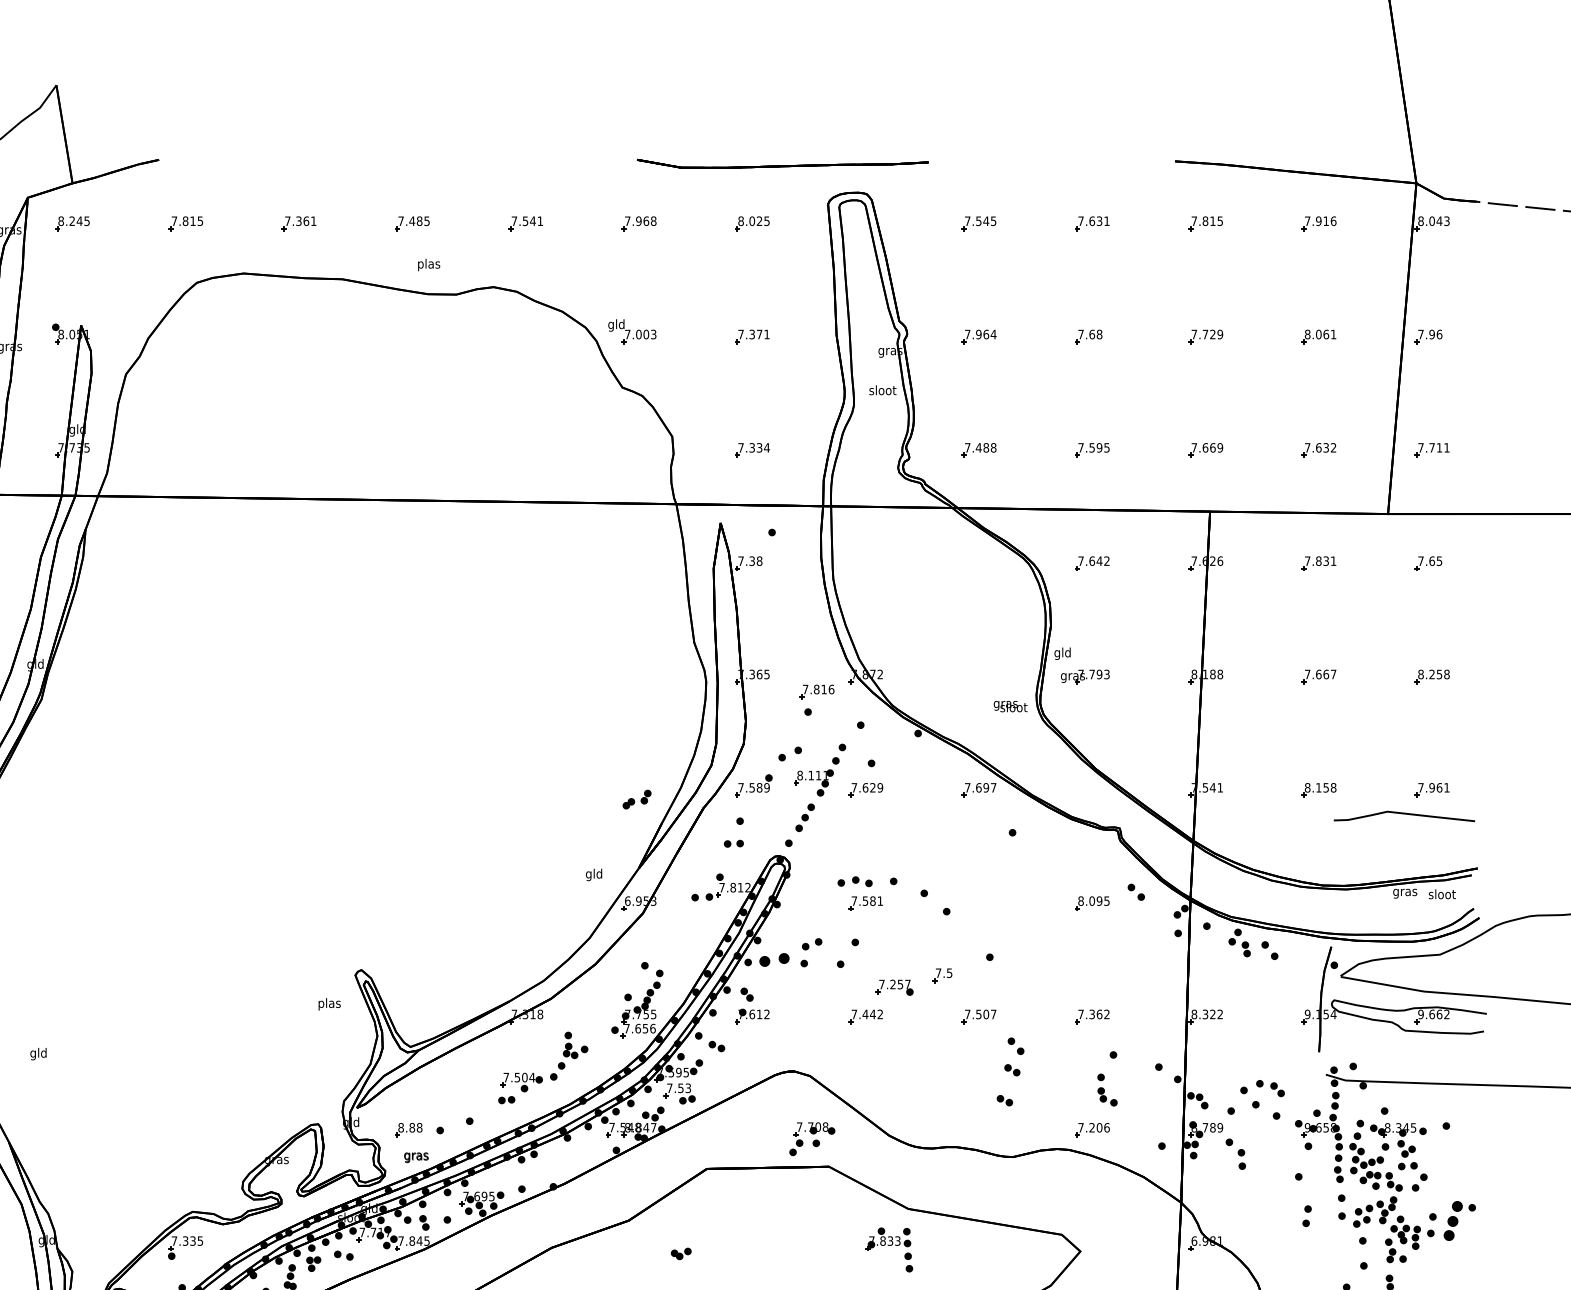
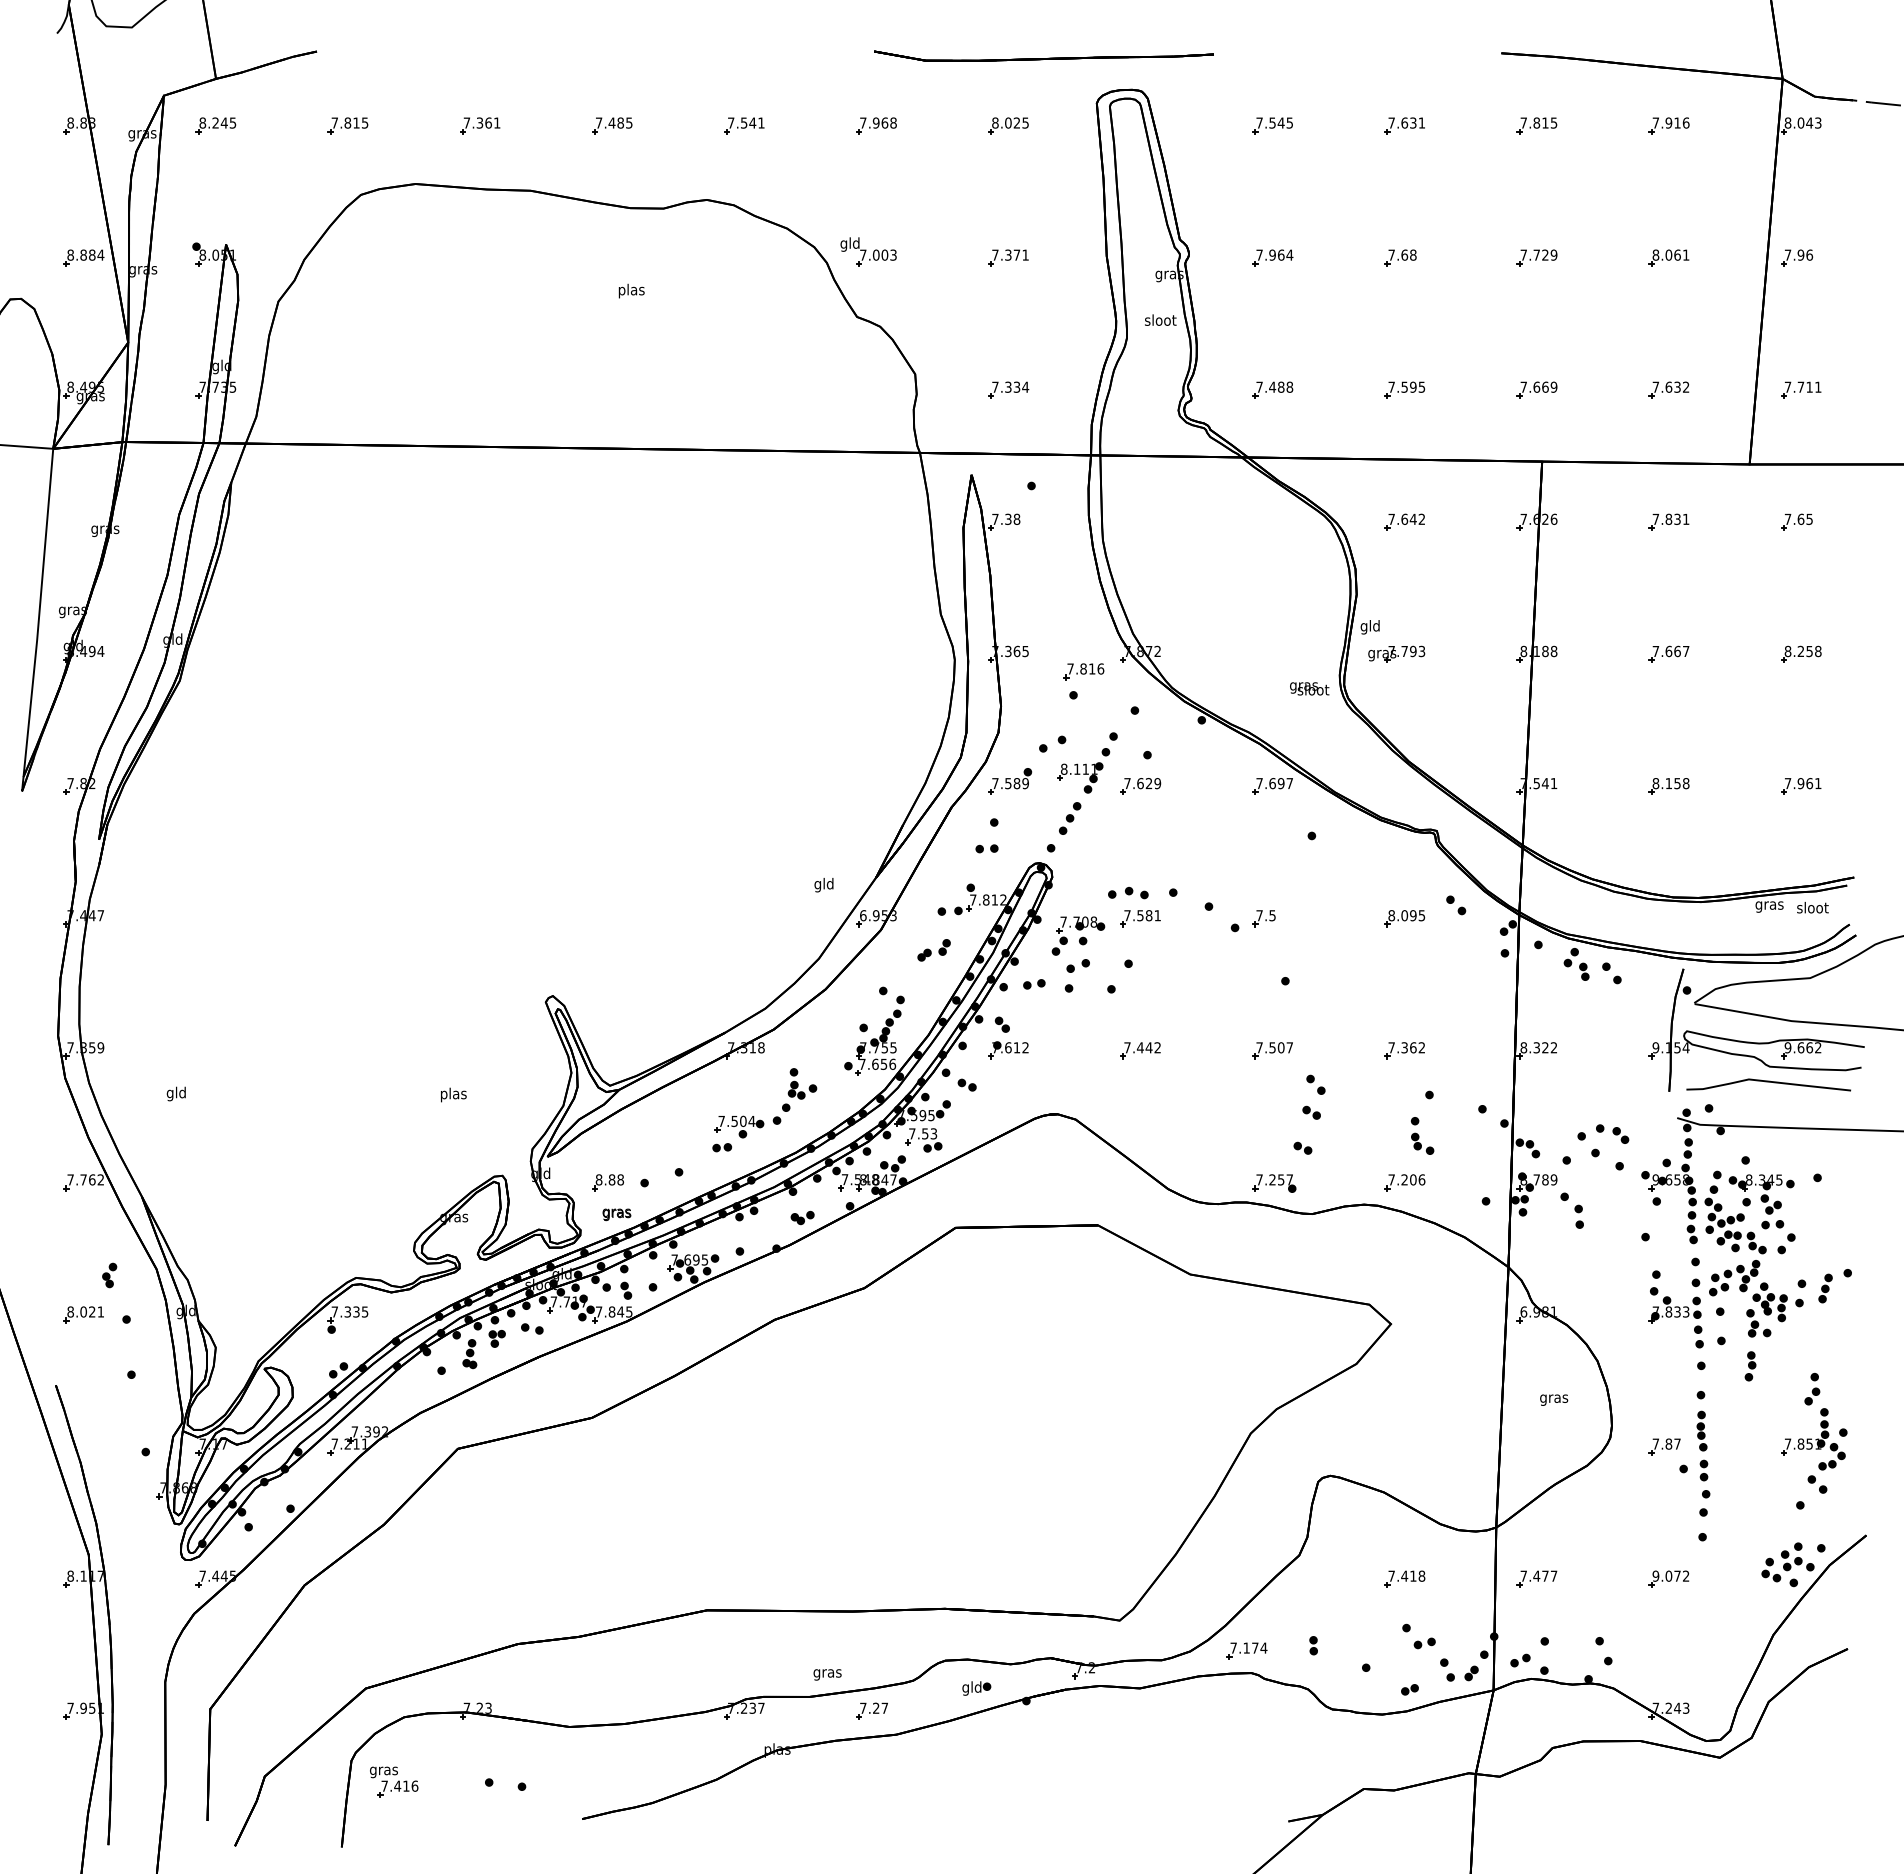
text: (428, 264) -> (631, 290), moved
part: (636, 799) -> (933, 950), moved
curve: (1404, 814) -> (1768, 1082), moved
part: (774, 960) -> (1034, 984), size x0.62
part: (941, 975) -> (1263, 918), moved
part: (894, 987) -> (1274, 1183), moved
text: (329, 1003) -> (453, 1094), moved
part: (812, 1138) -> (1078, 935), moved
part: (1453, 1220) -> (1825, 1288), size x0.62
part: (888, 1250) -> (1675, 1322), moved
part: (681, 1253) -> (802, 1217), moved

